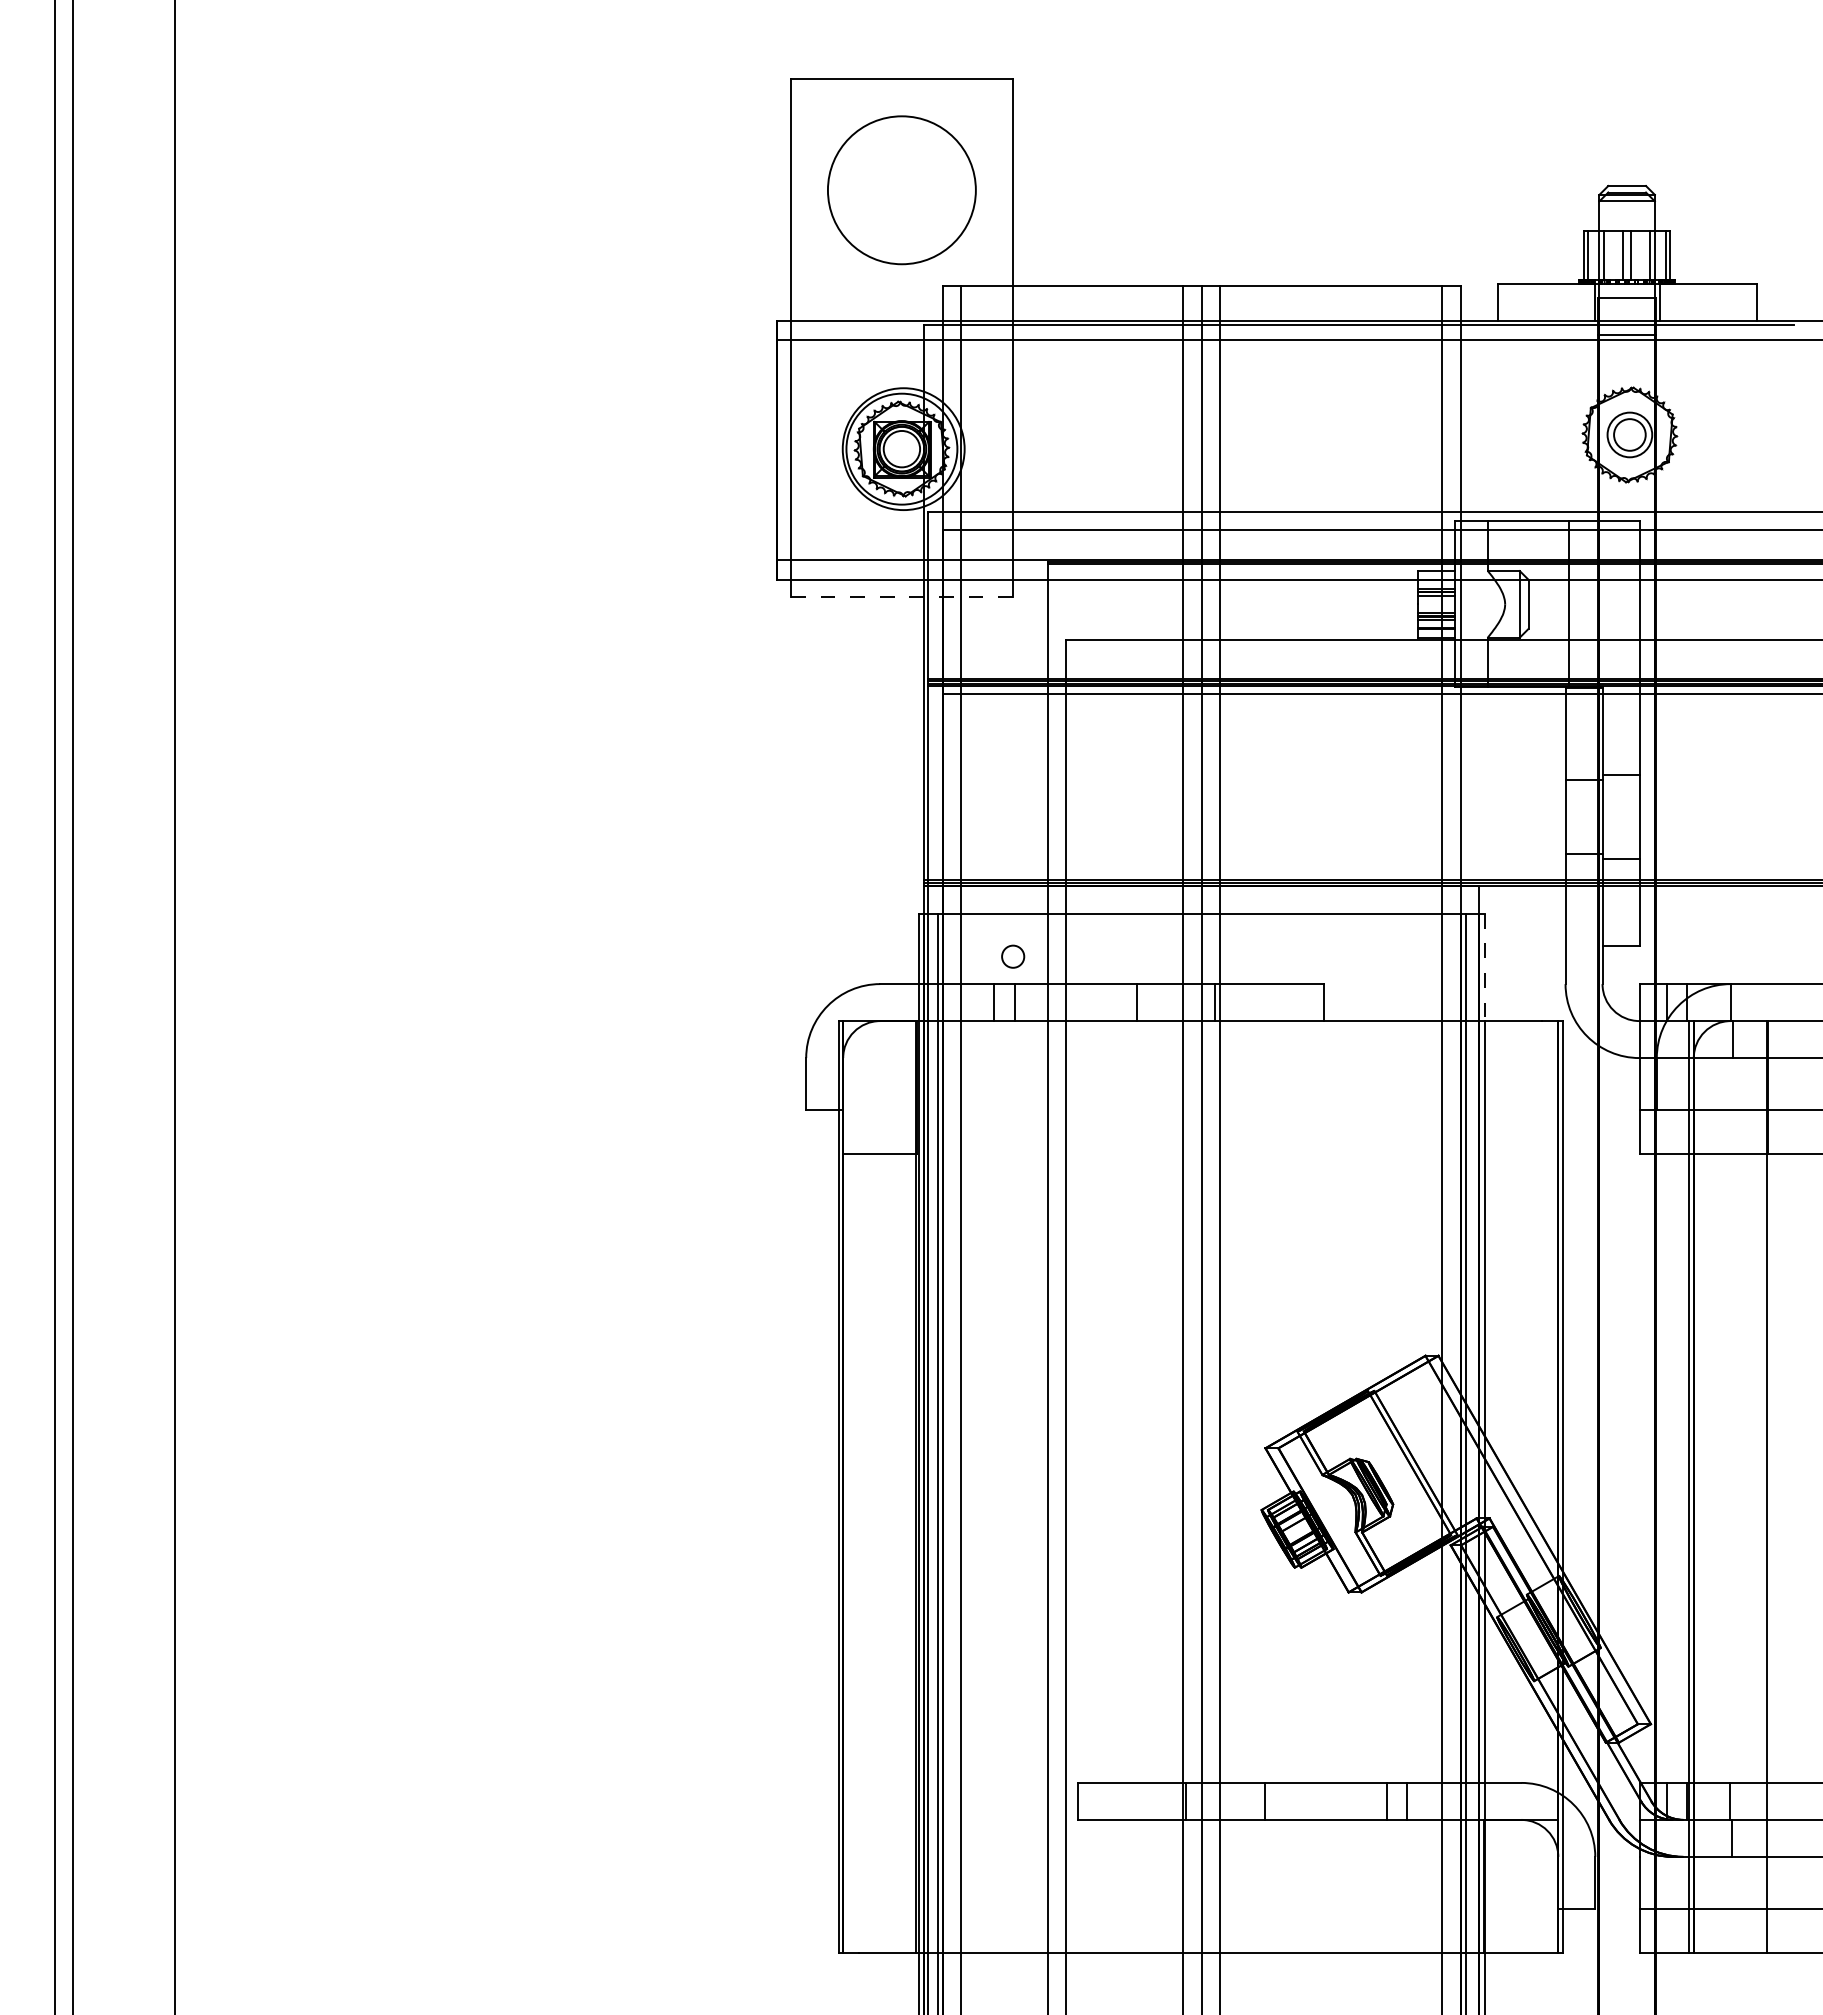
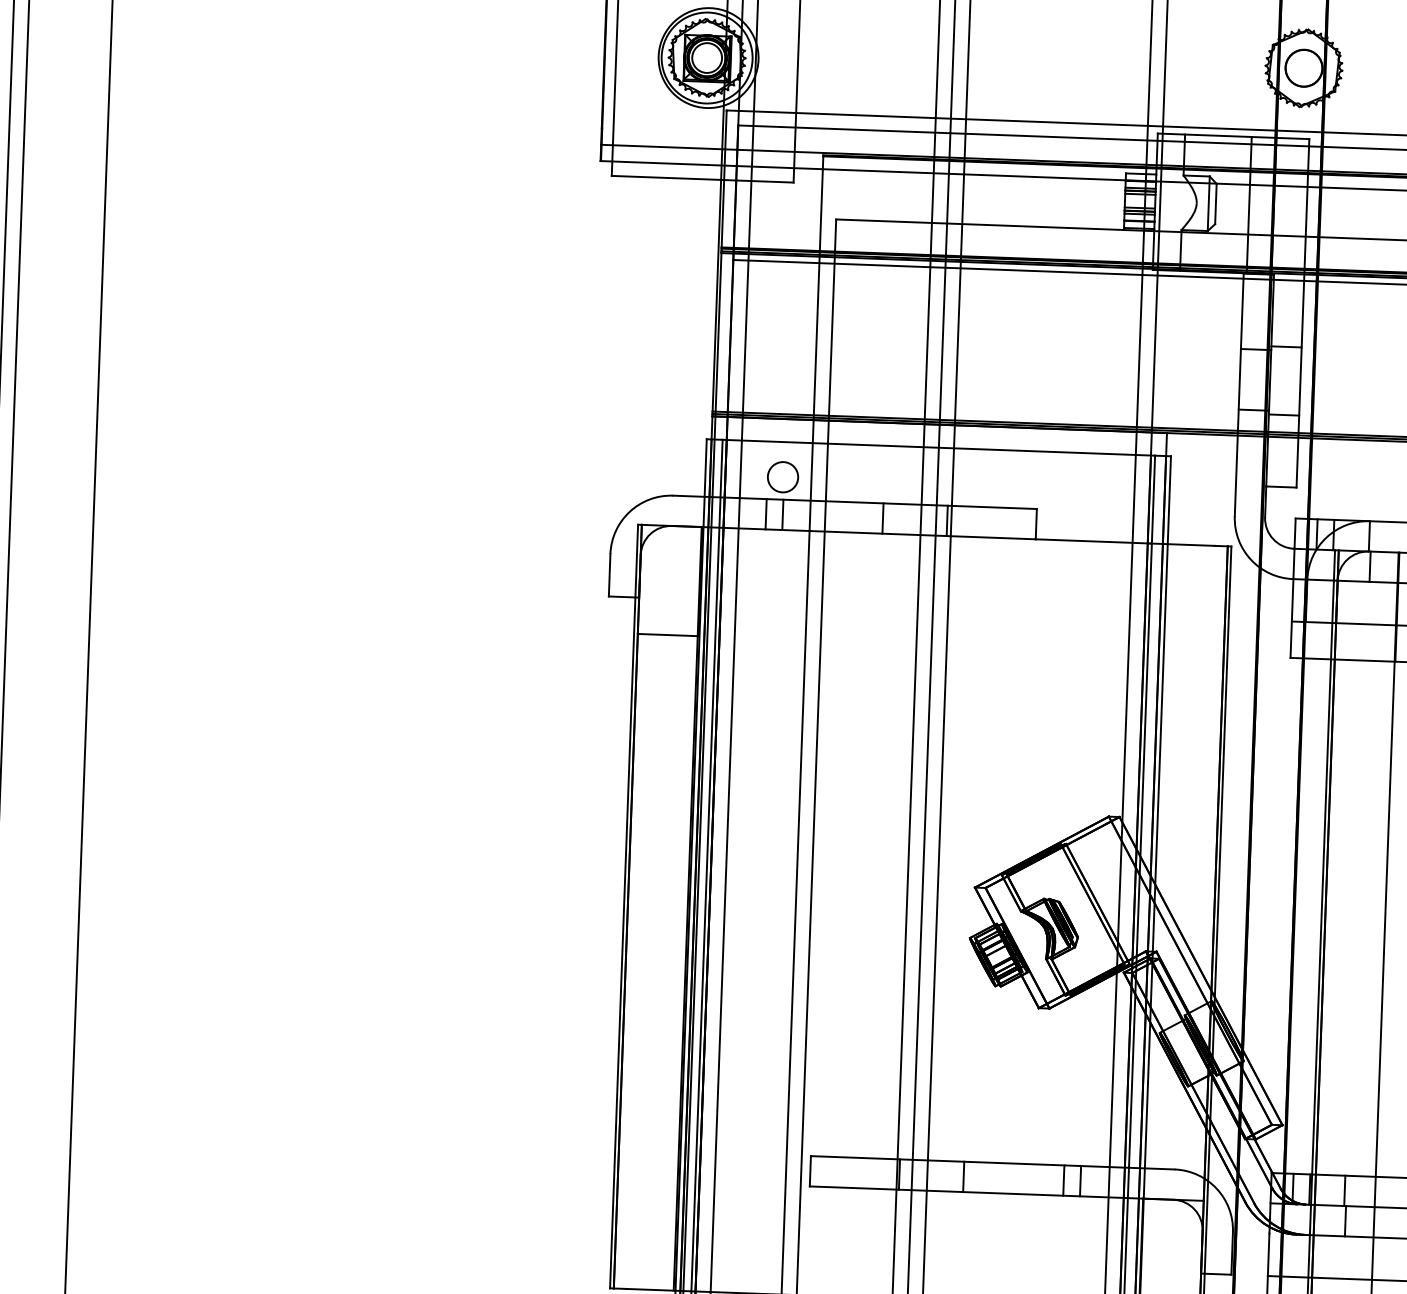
circle: (1629, 434) -> (1303, 67), size x1.43
line: (901, 597) -> (702, 179), dashed -> solid
circle: (1012, 956) -> (782, 477), size x1.67
line: (1485, 967) -> (1169, 500), dashed -> solid

